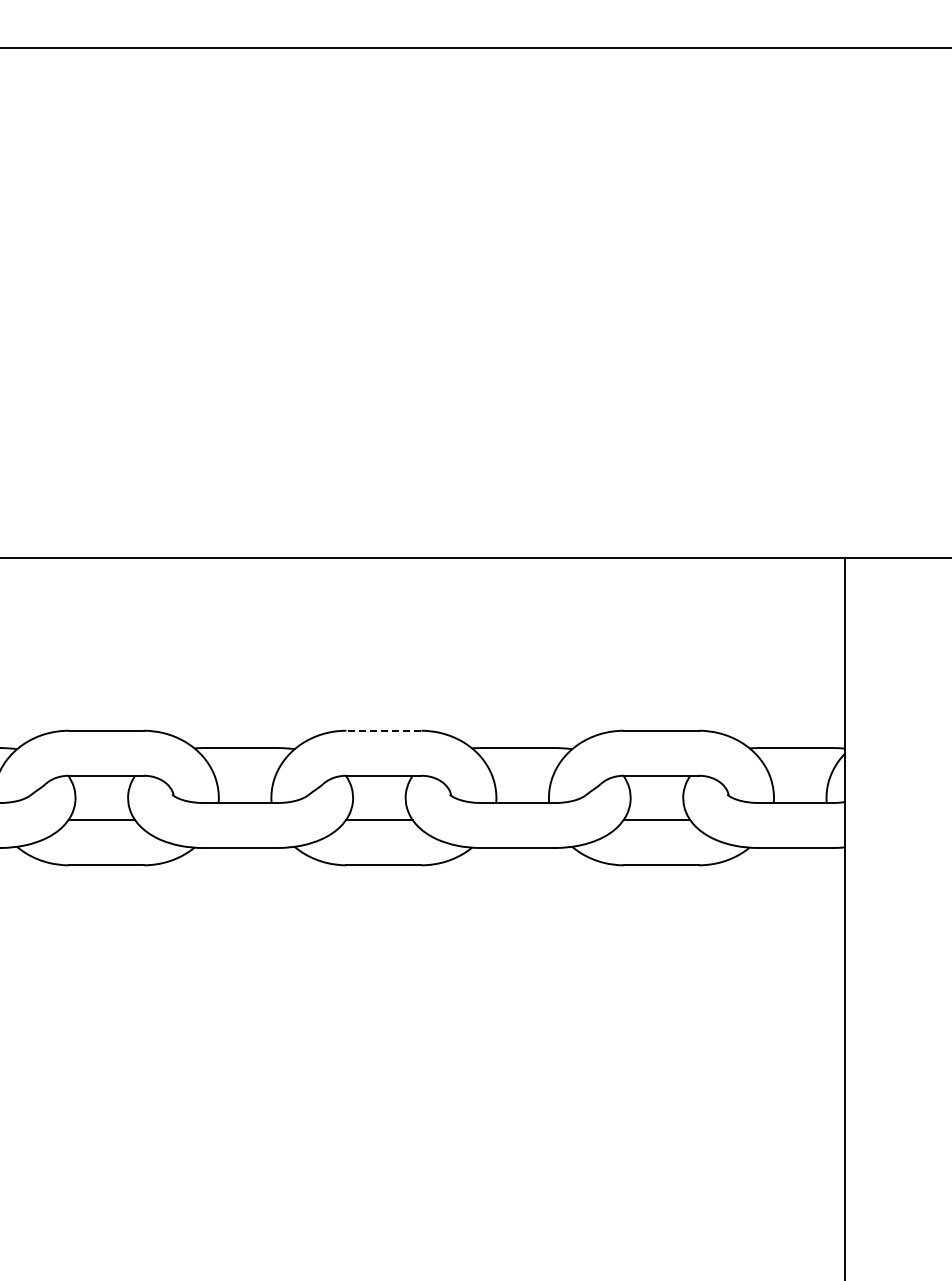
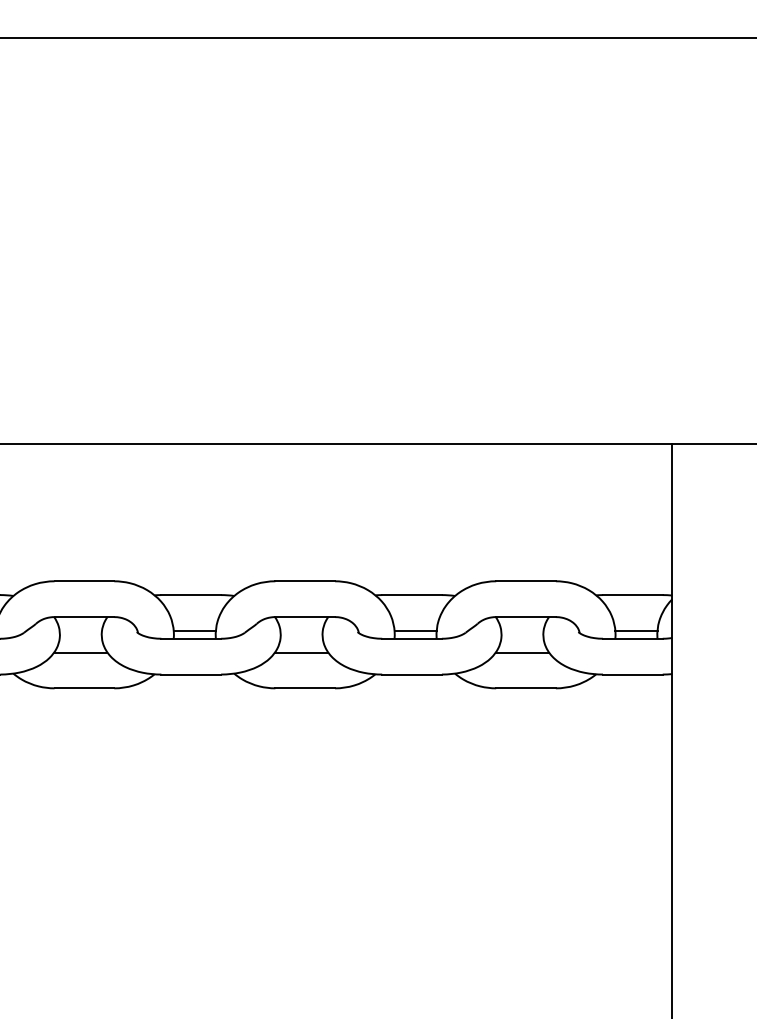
line: (383, 730) -> (304, 581), dashed -> solid
line: (244, 793) -> (194, 631), added
line: (522, 793) -> (415, 631), added
line: (799, 793) -> (635, 631), added

